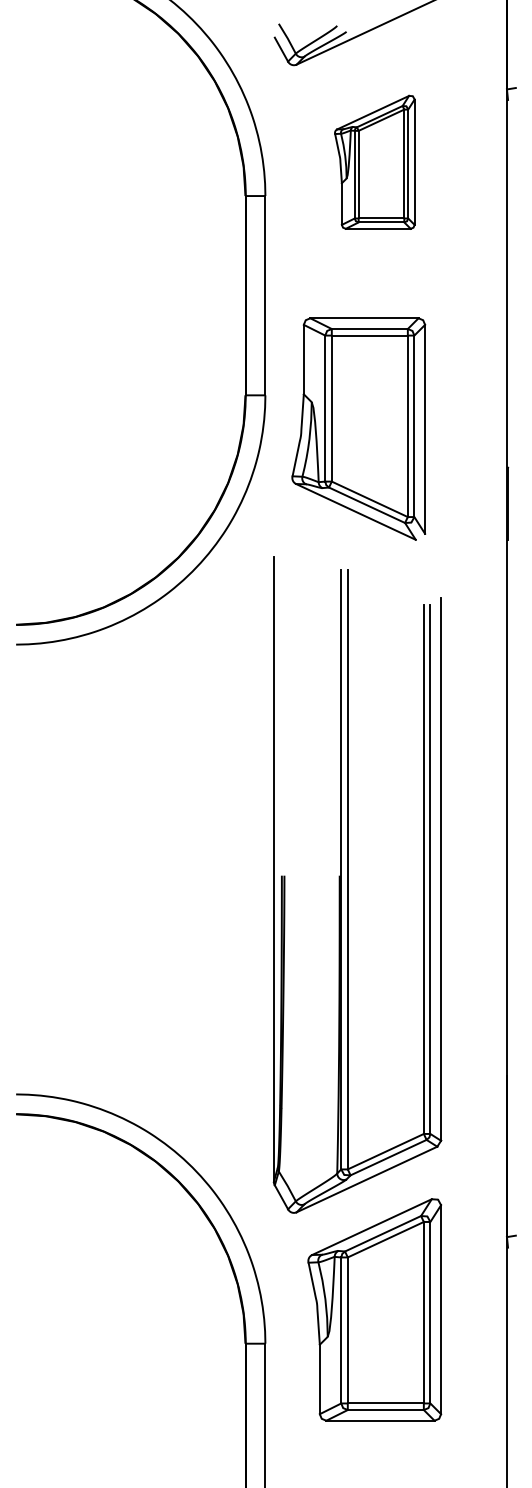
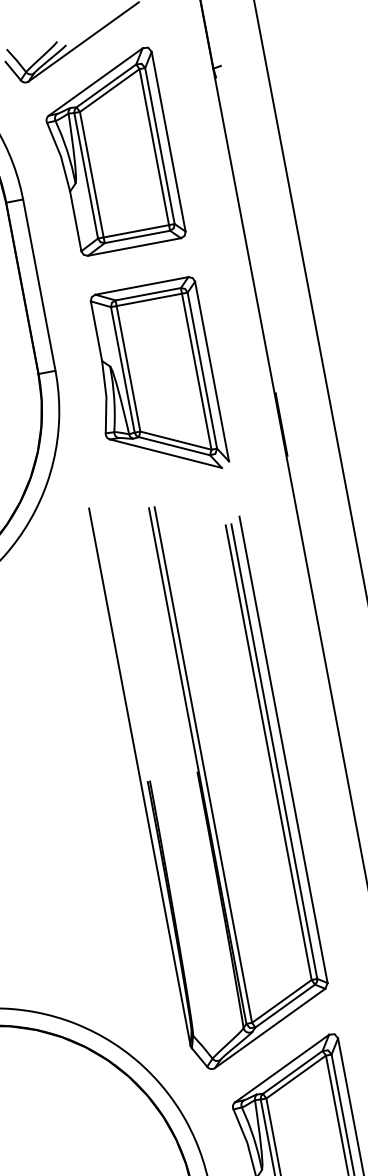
part: (374, 162) -> (111, 152), size x1.67
part: (358, 428) -> (154, 381), moved

